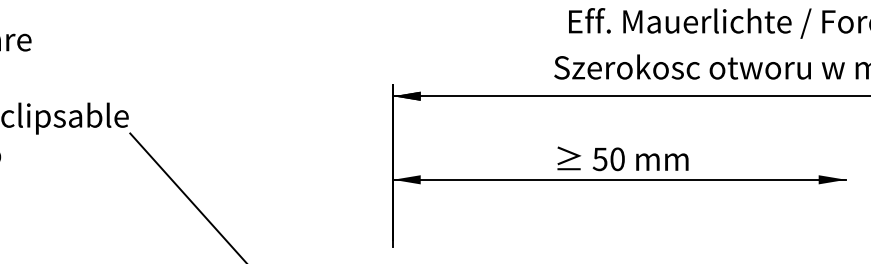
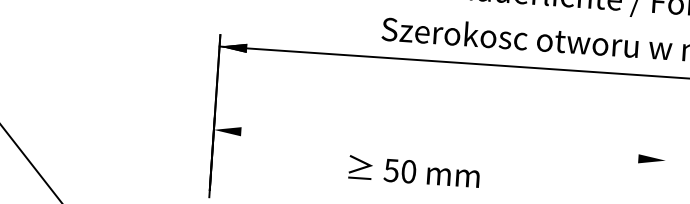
text: (622, 158) -> (413, 171), moved
line: (619, 179) -> (439, 144), removed

